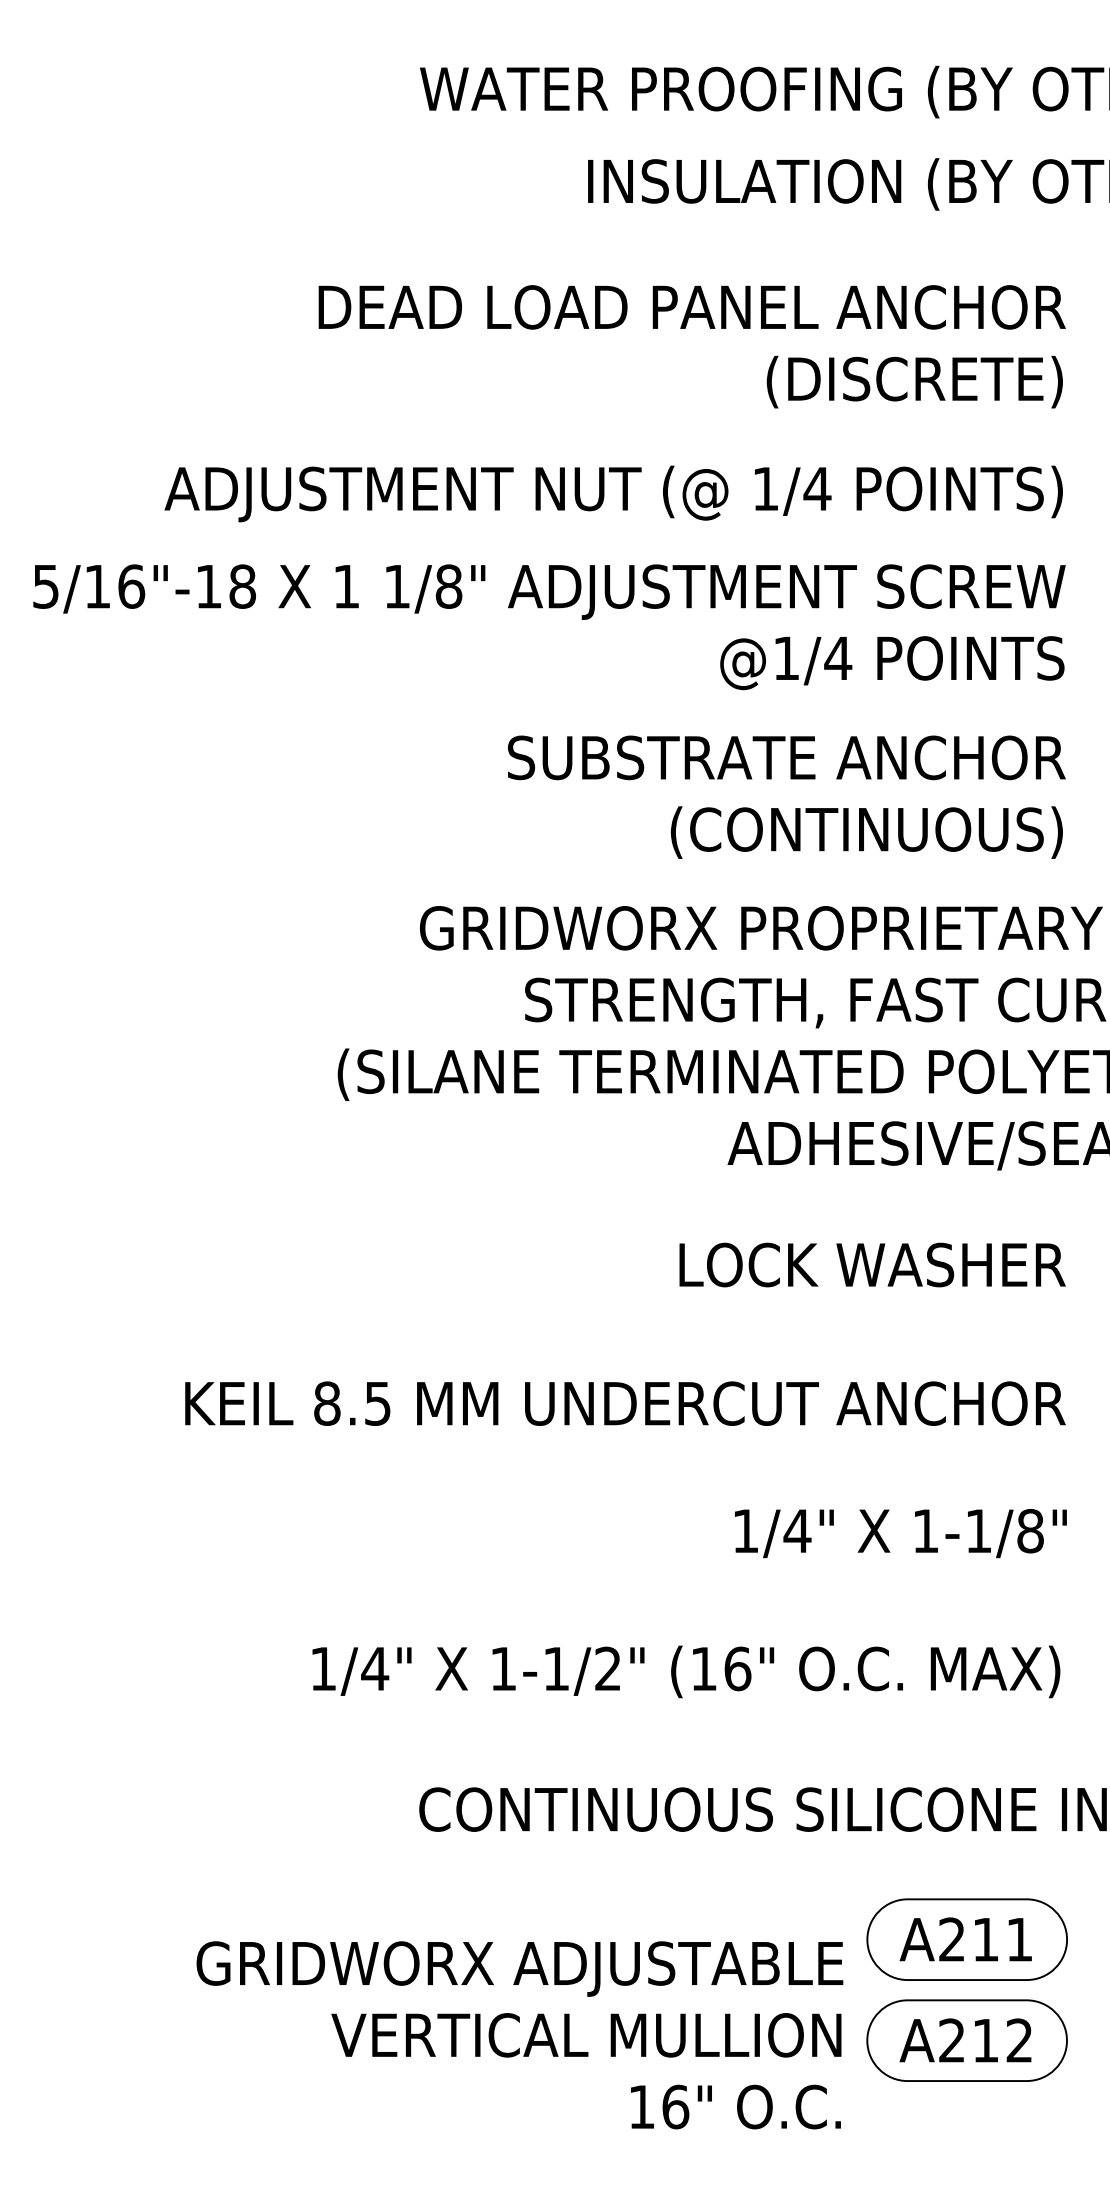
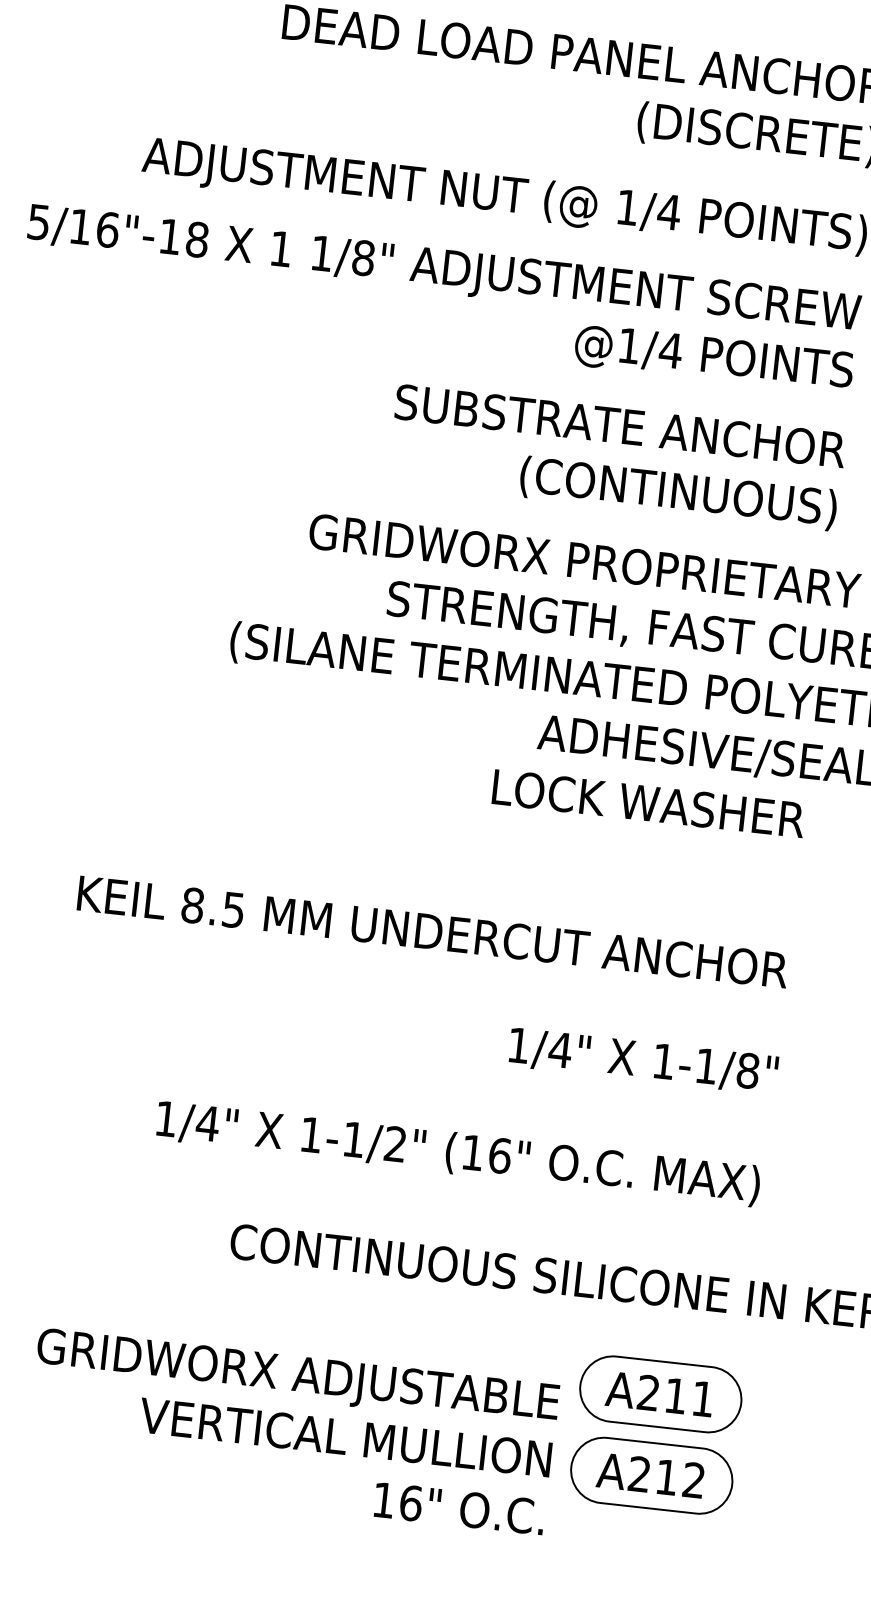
text: (872, 1264) -> (648, 803), moved

